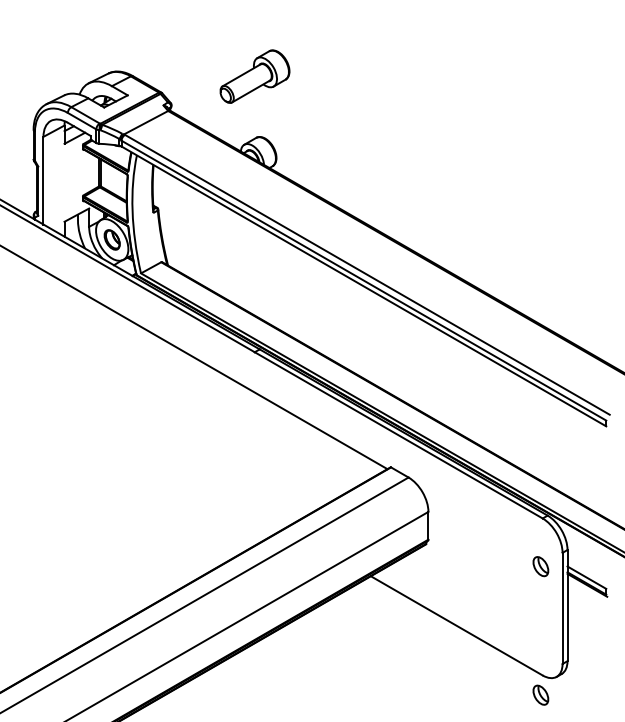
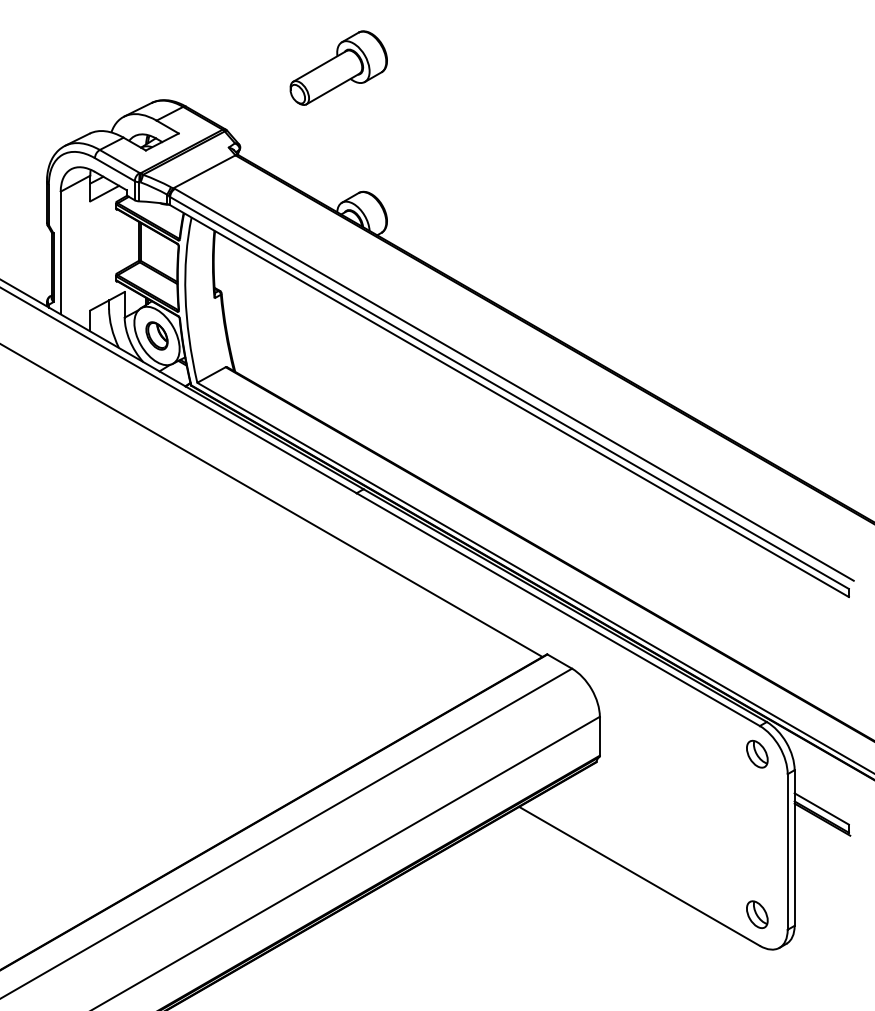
part: (254, 76) -> (338, 67), moved
part: (540, 566) -> (756, 754), moved
part: (540, 694) -> (756, 913), moved

